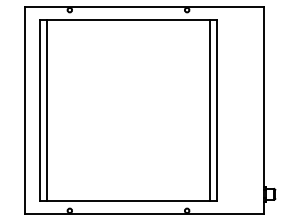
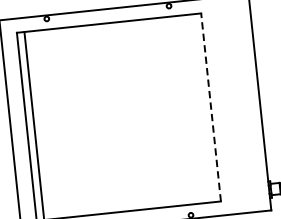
line: (209, 110) -> (203, 108), removed
line: (216, 110) -> (210, 107), solid -> dashed

